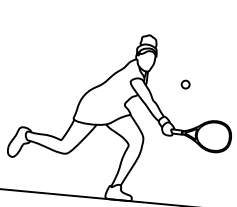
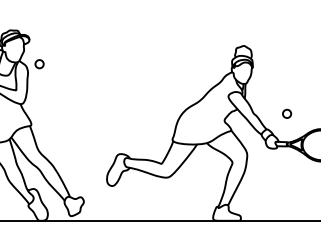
circle: (186, 84) -> (287, 113), moved

